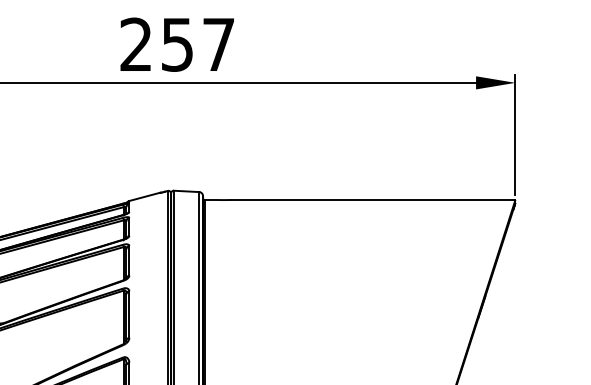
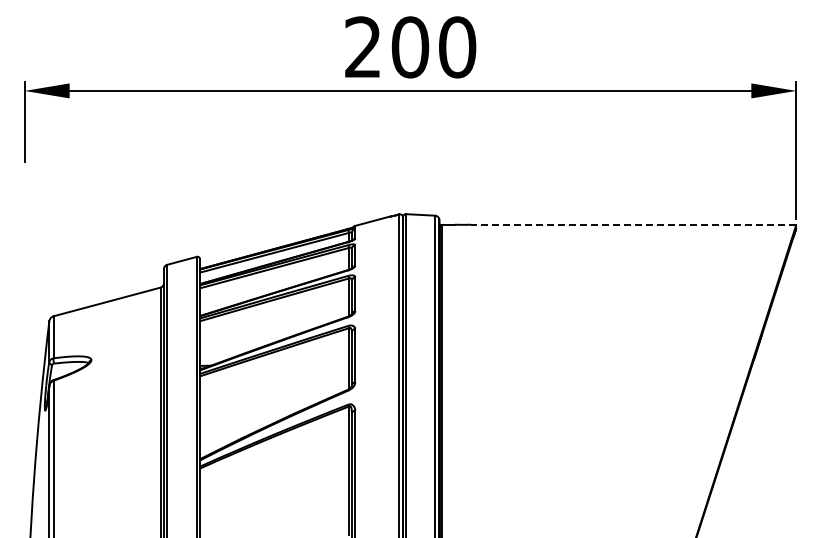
text: (197, 44) -> (433, 47), 257 -> 200
line: (372, 199) -> (633, 224), solid -> dashed

